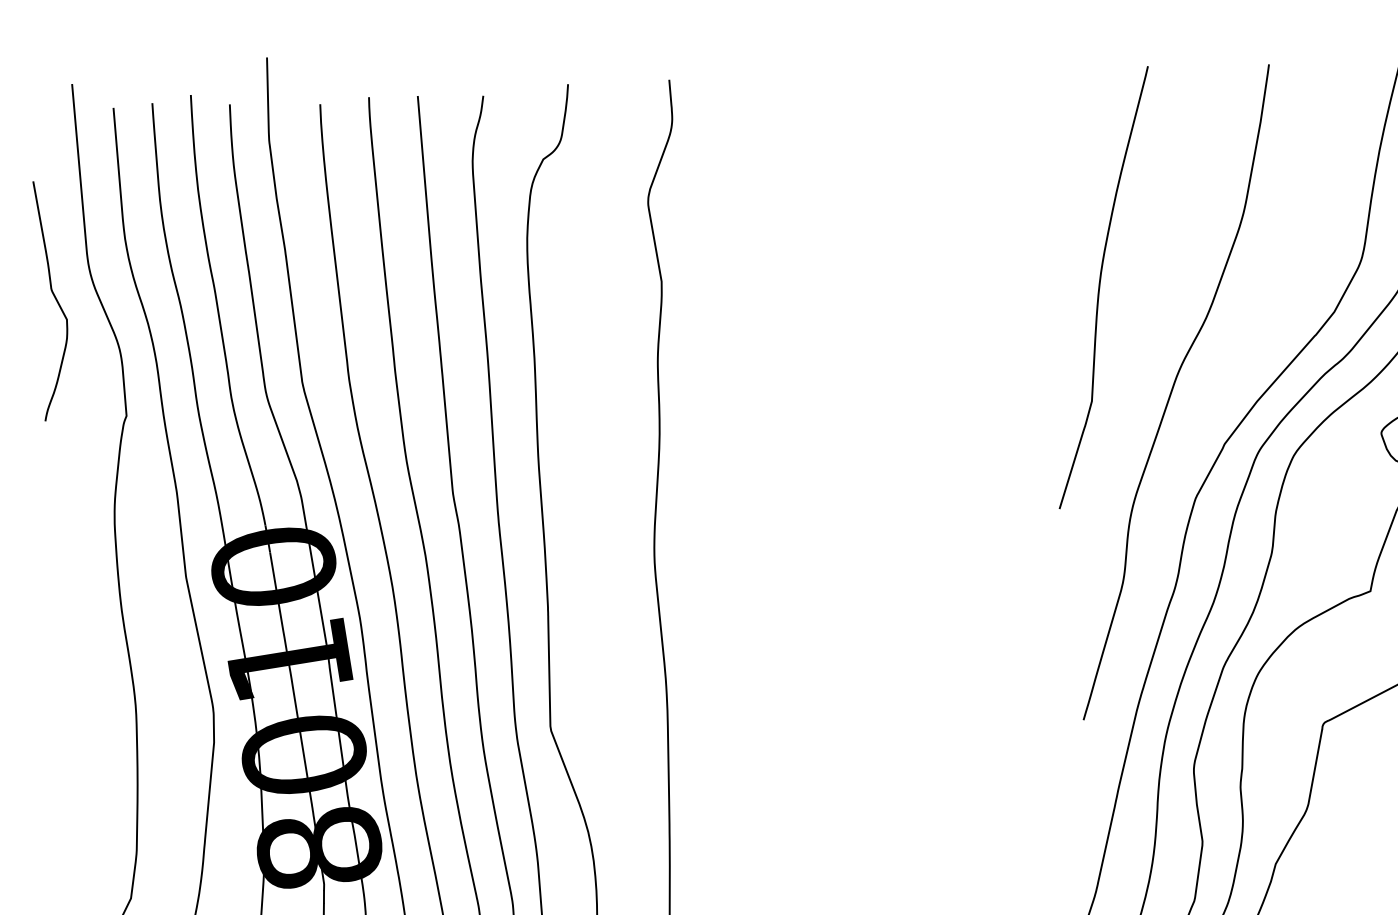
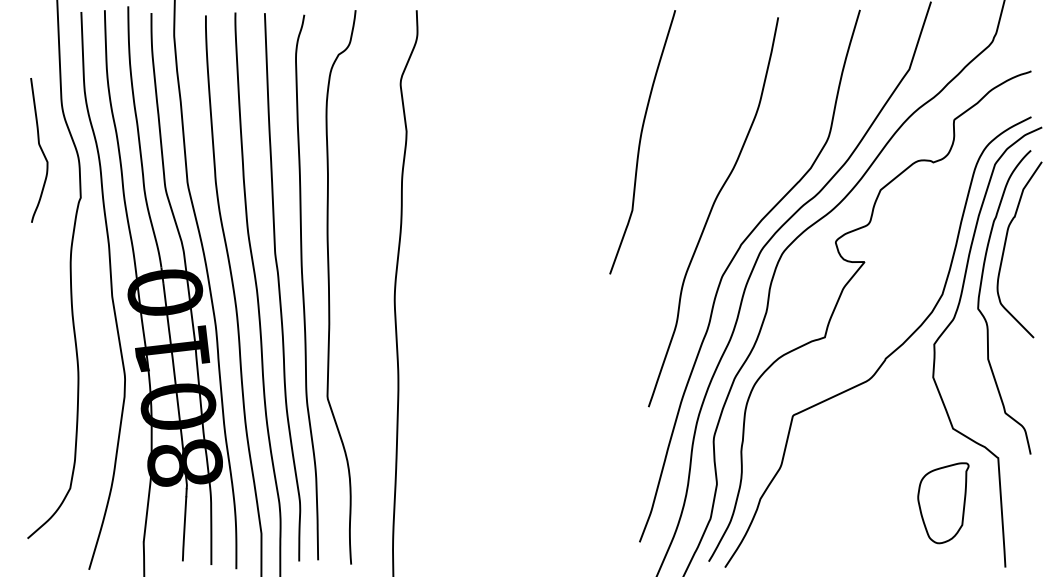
curve: (1100, 288) -> (640, 142), moved
curve: (54, 299) -> (40, 149), moved

